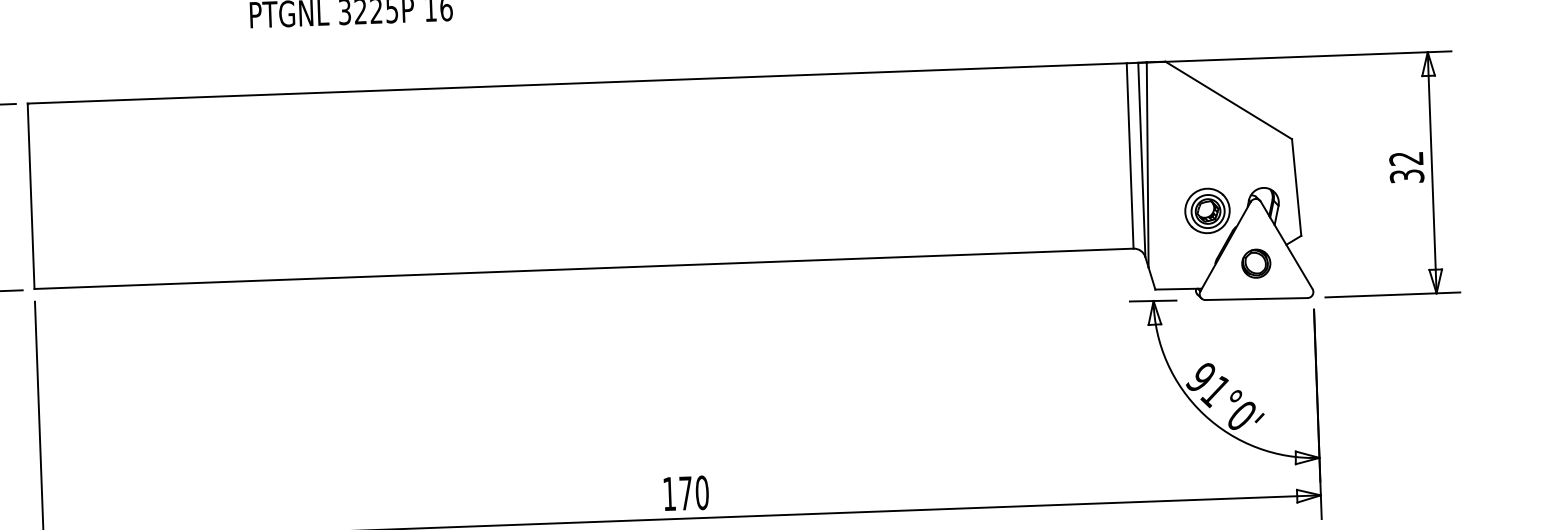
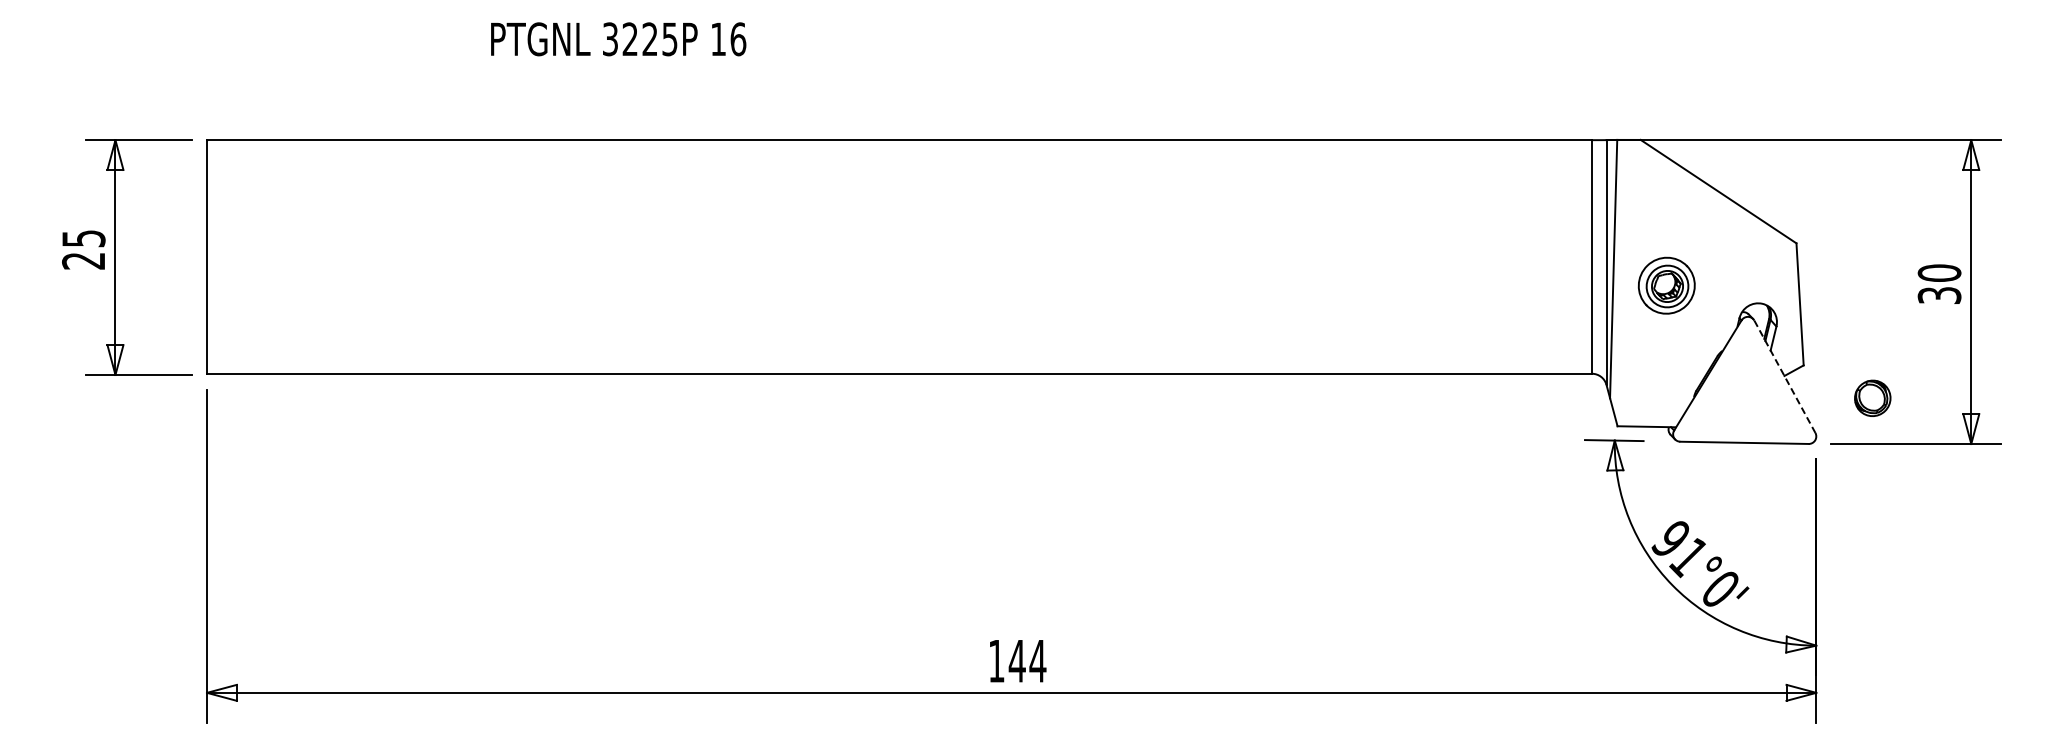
text: (1406, 158) -> (1939, 272), 32 -> 30
part: (1207, 210) -> (1666, 285), moved
line: (1286, 245) -> (1784, 376), solid -> dashed
part: (1256, 263) -> (1872, 397), moved
text: (693, 492) -> (1027, 660), 170 -> 144

